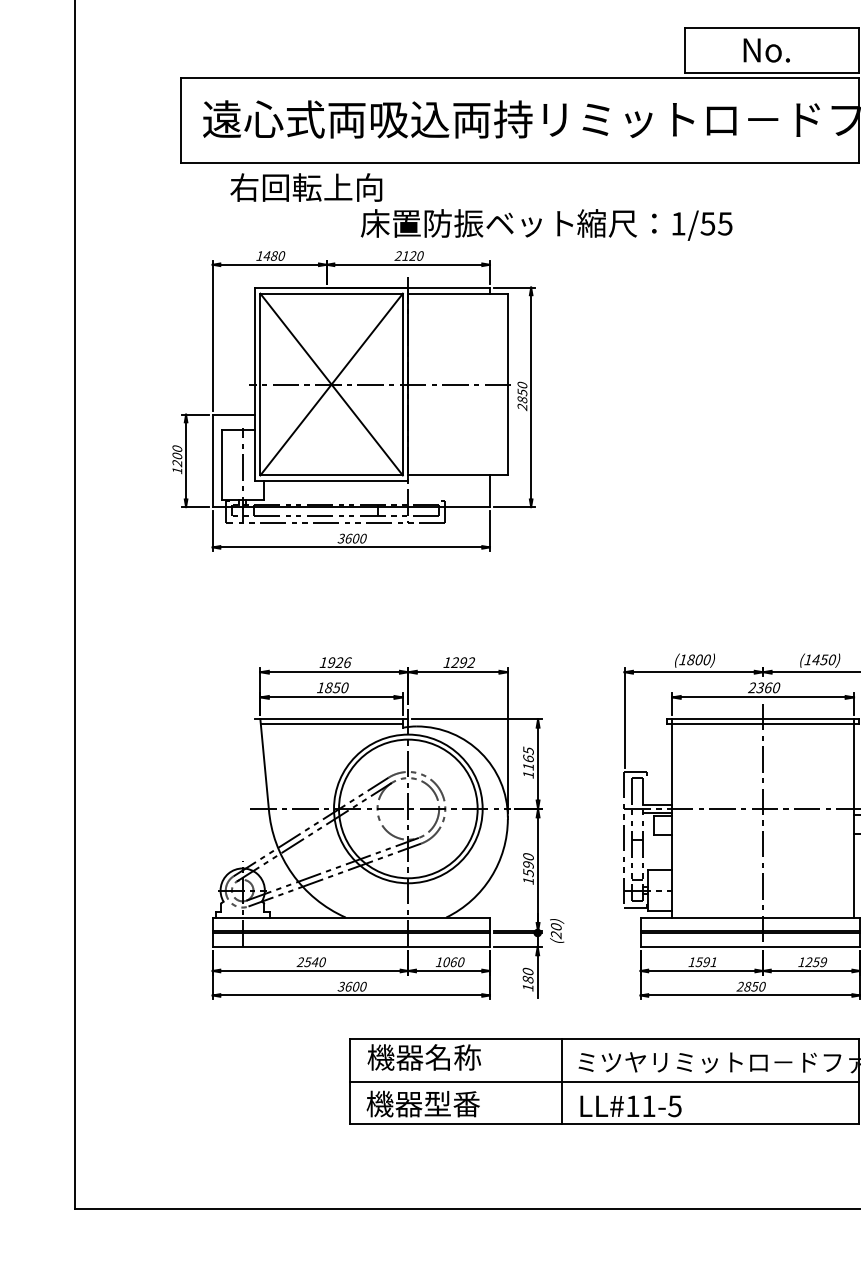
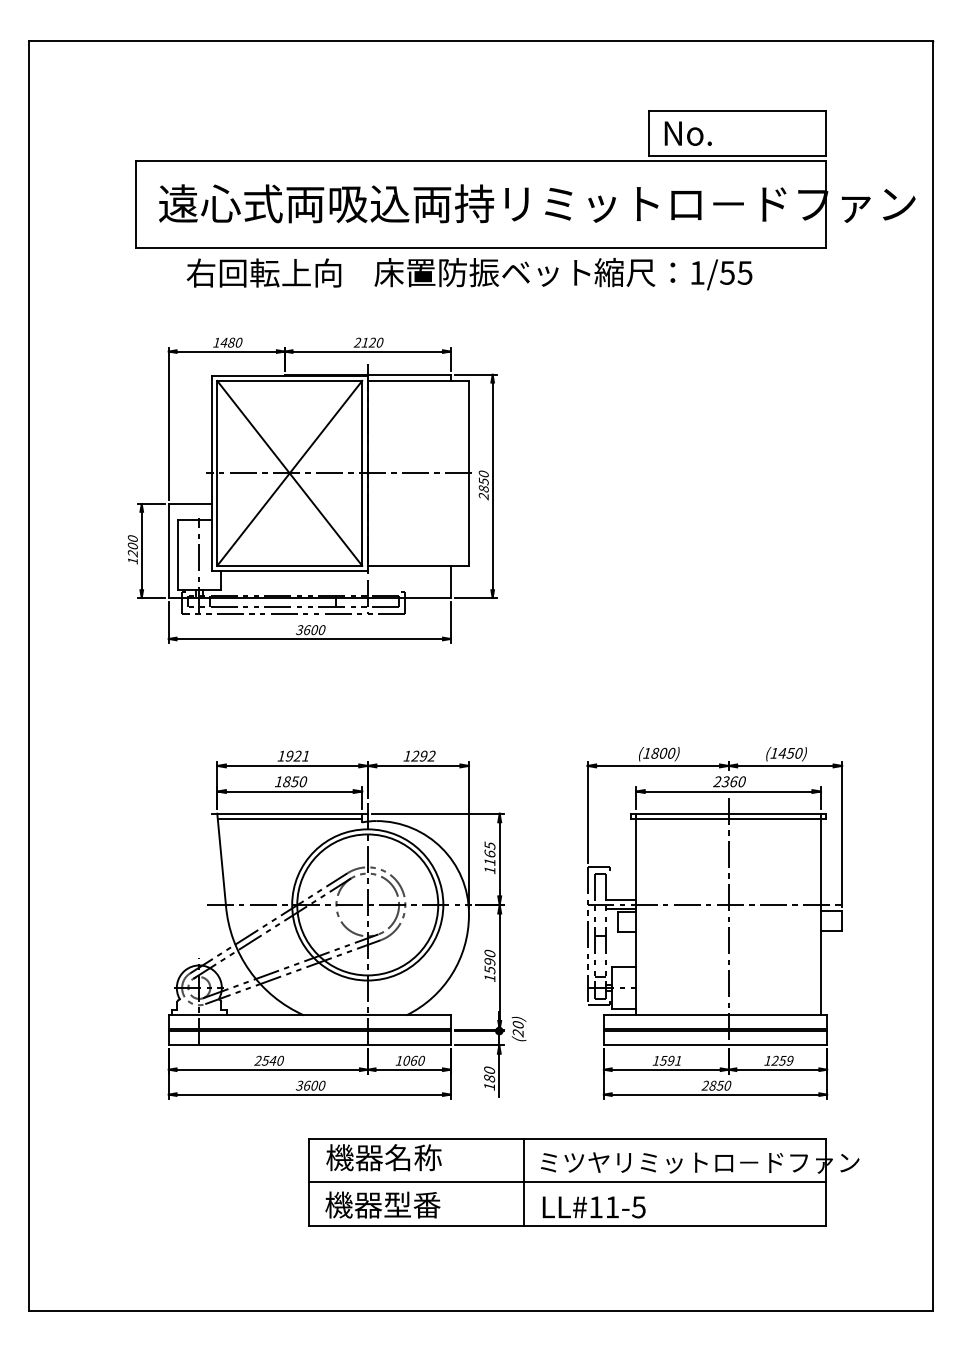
text: (766, 50) -> (687, 133), moved
text: (546, 225) -> (563, 274), moved
text: (348, 661) -> (306, 755), 1926 -> 1921

